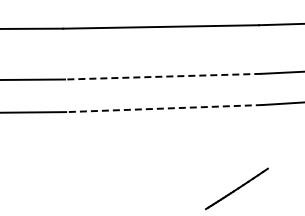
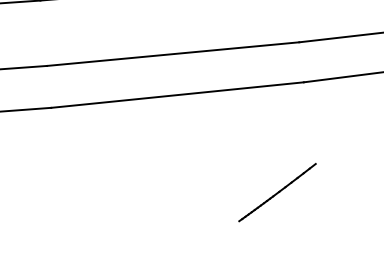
line: (162, 76) -> (172, 53), dashed -> solid
line: (164, 108) -> (177, 95), dashed -> solid

